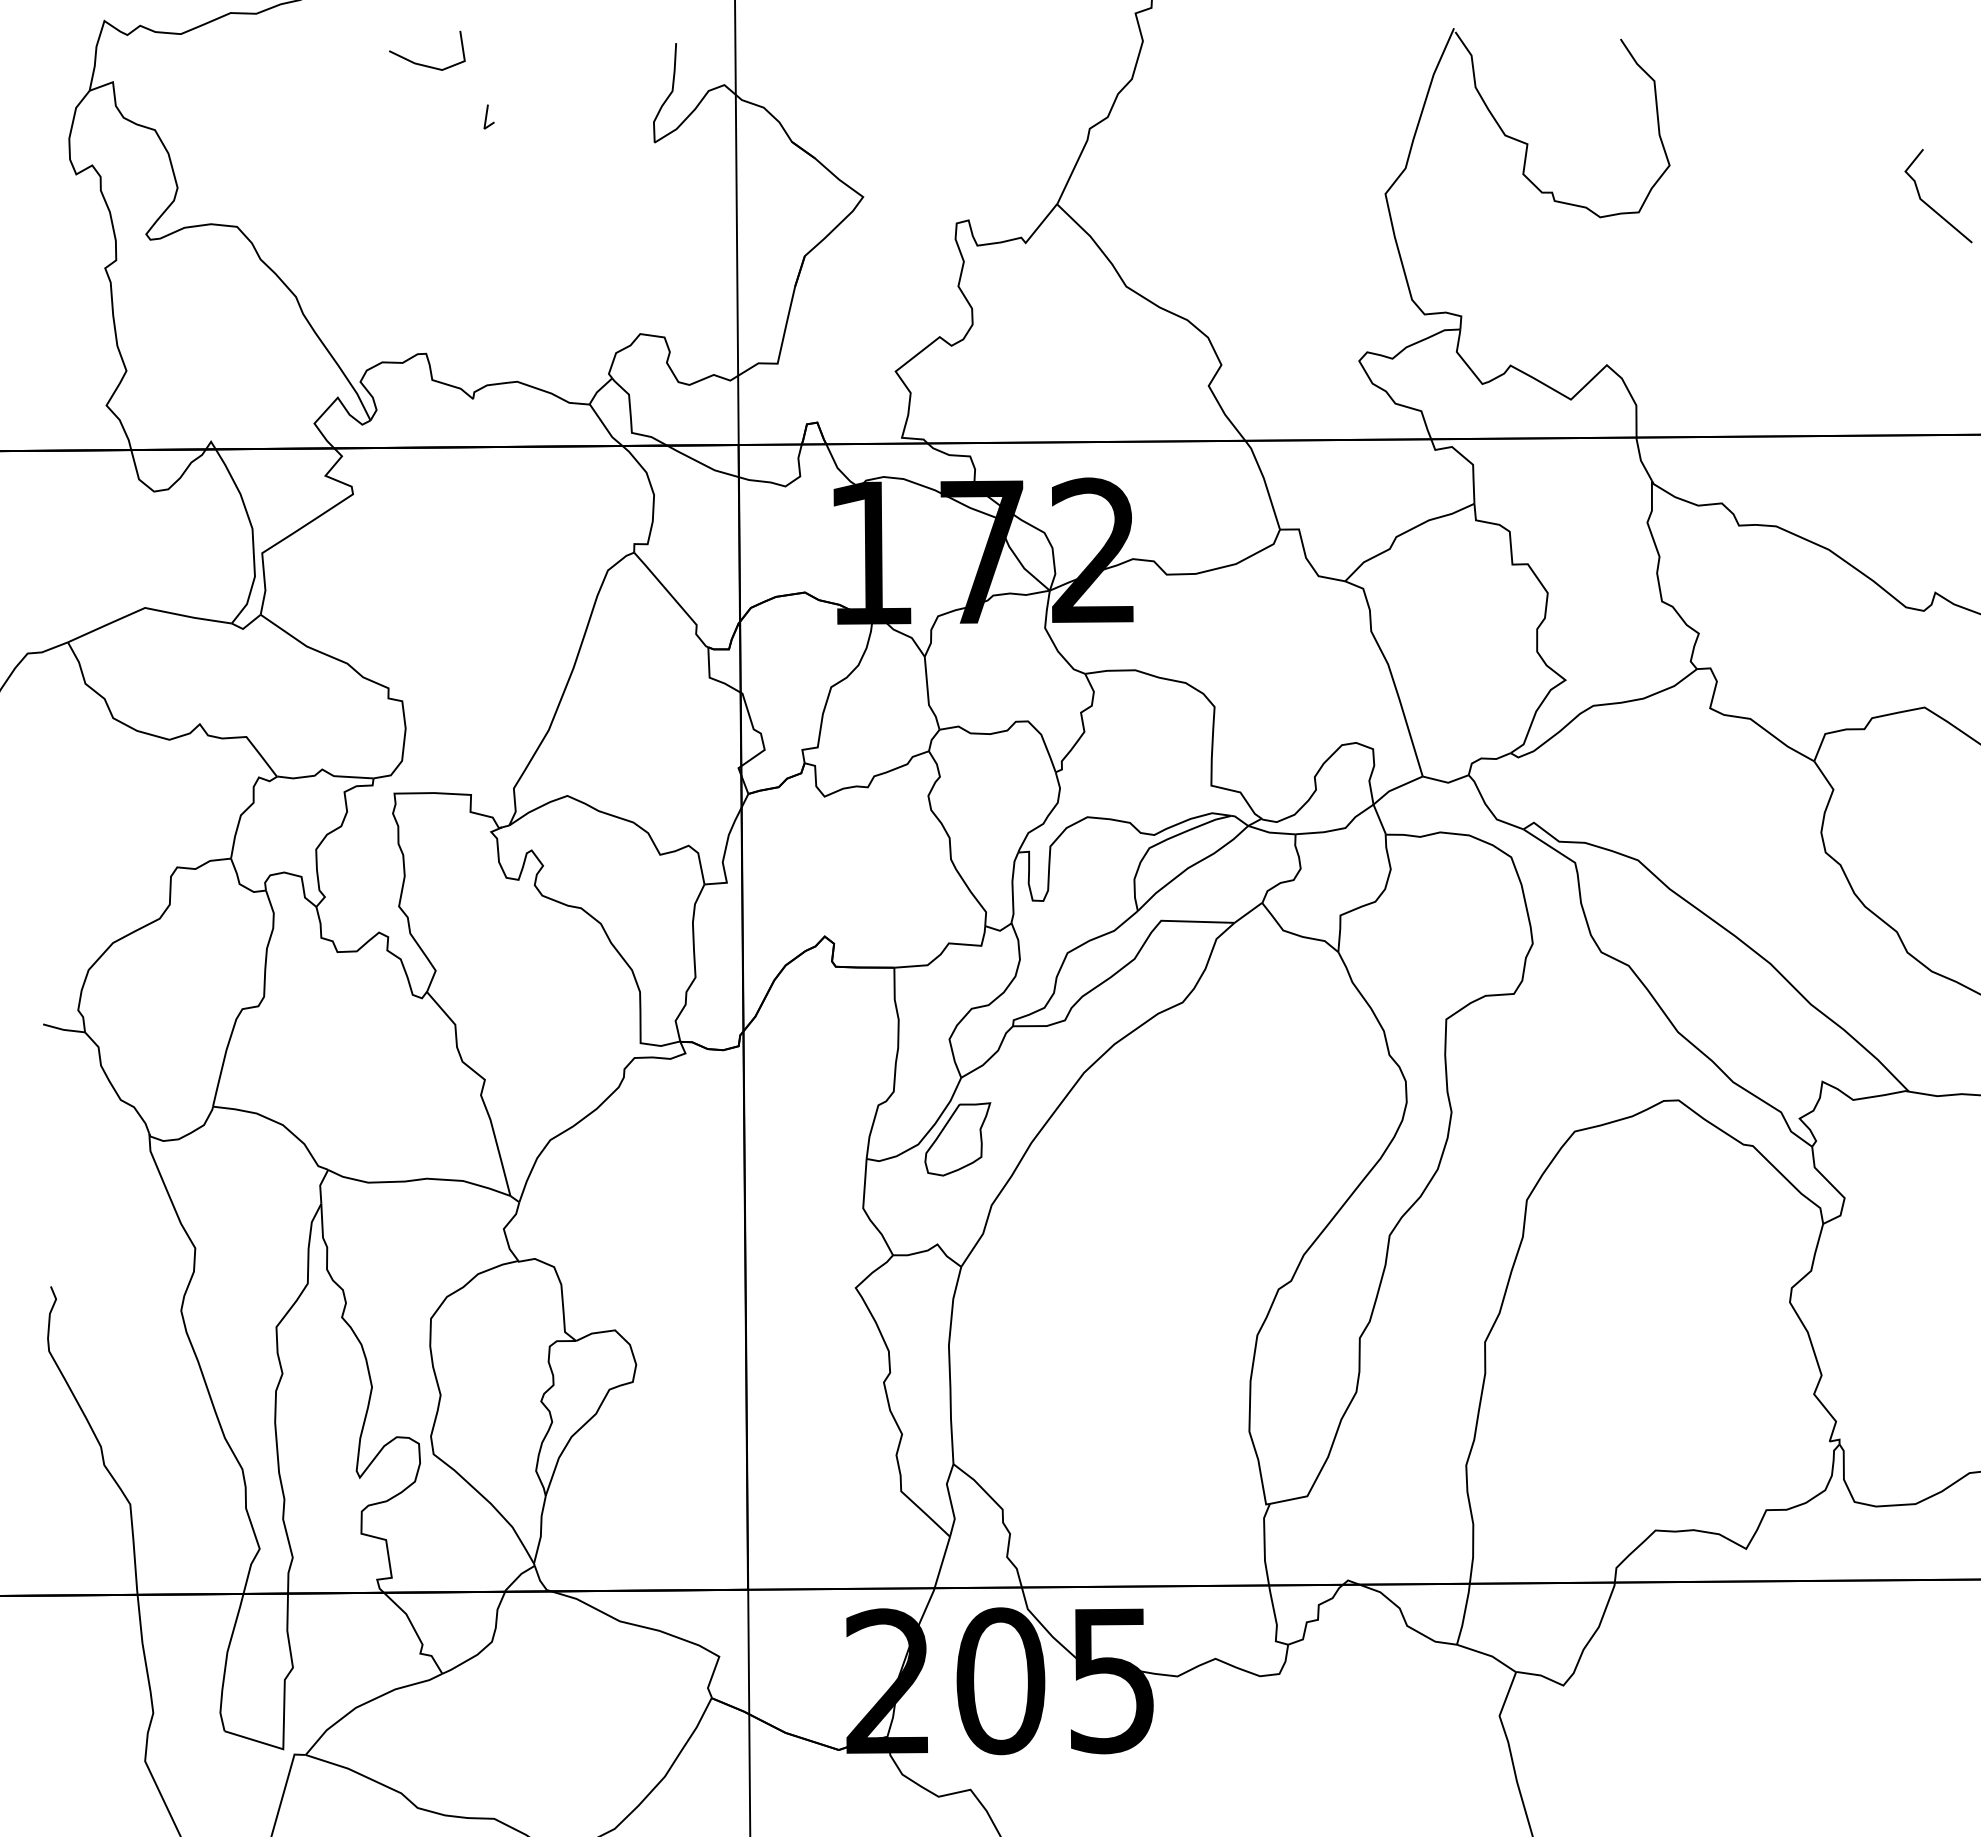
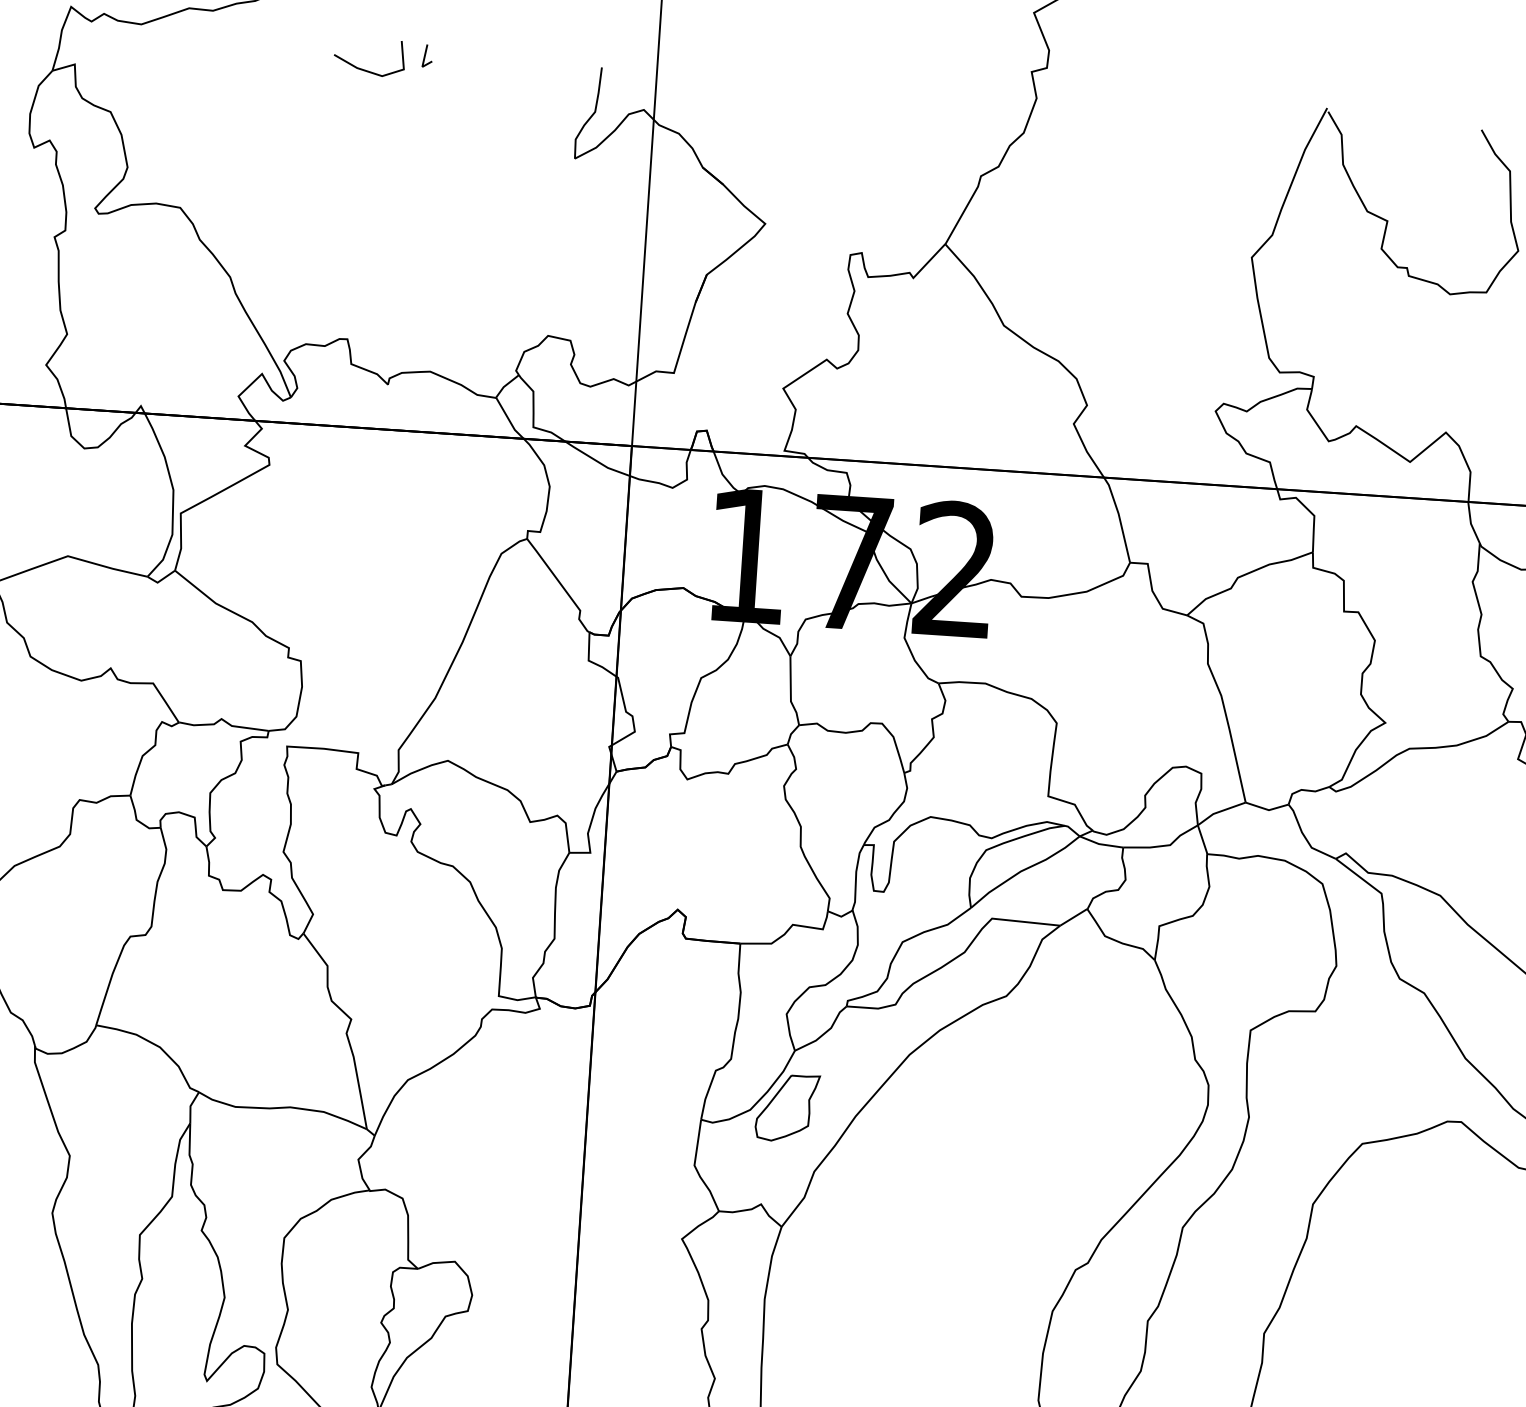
line: (487, 116) -> (426, 55), moved

